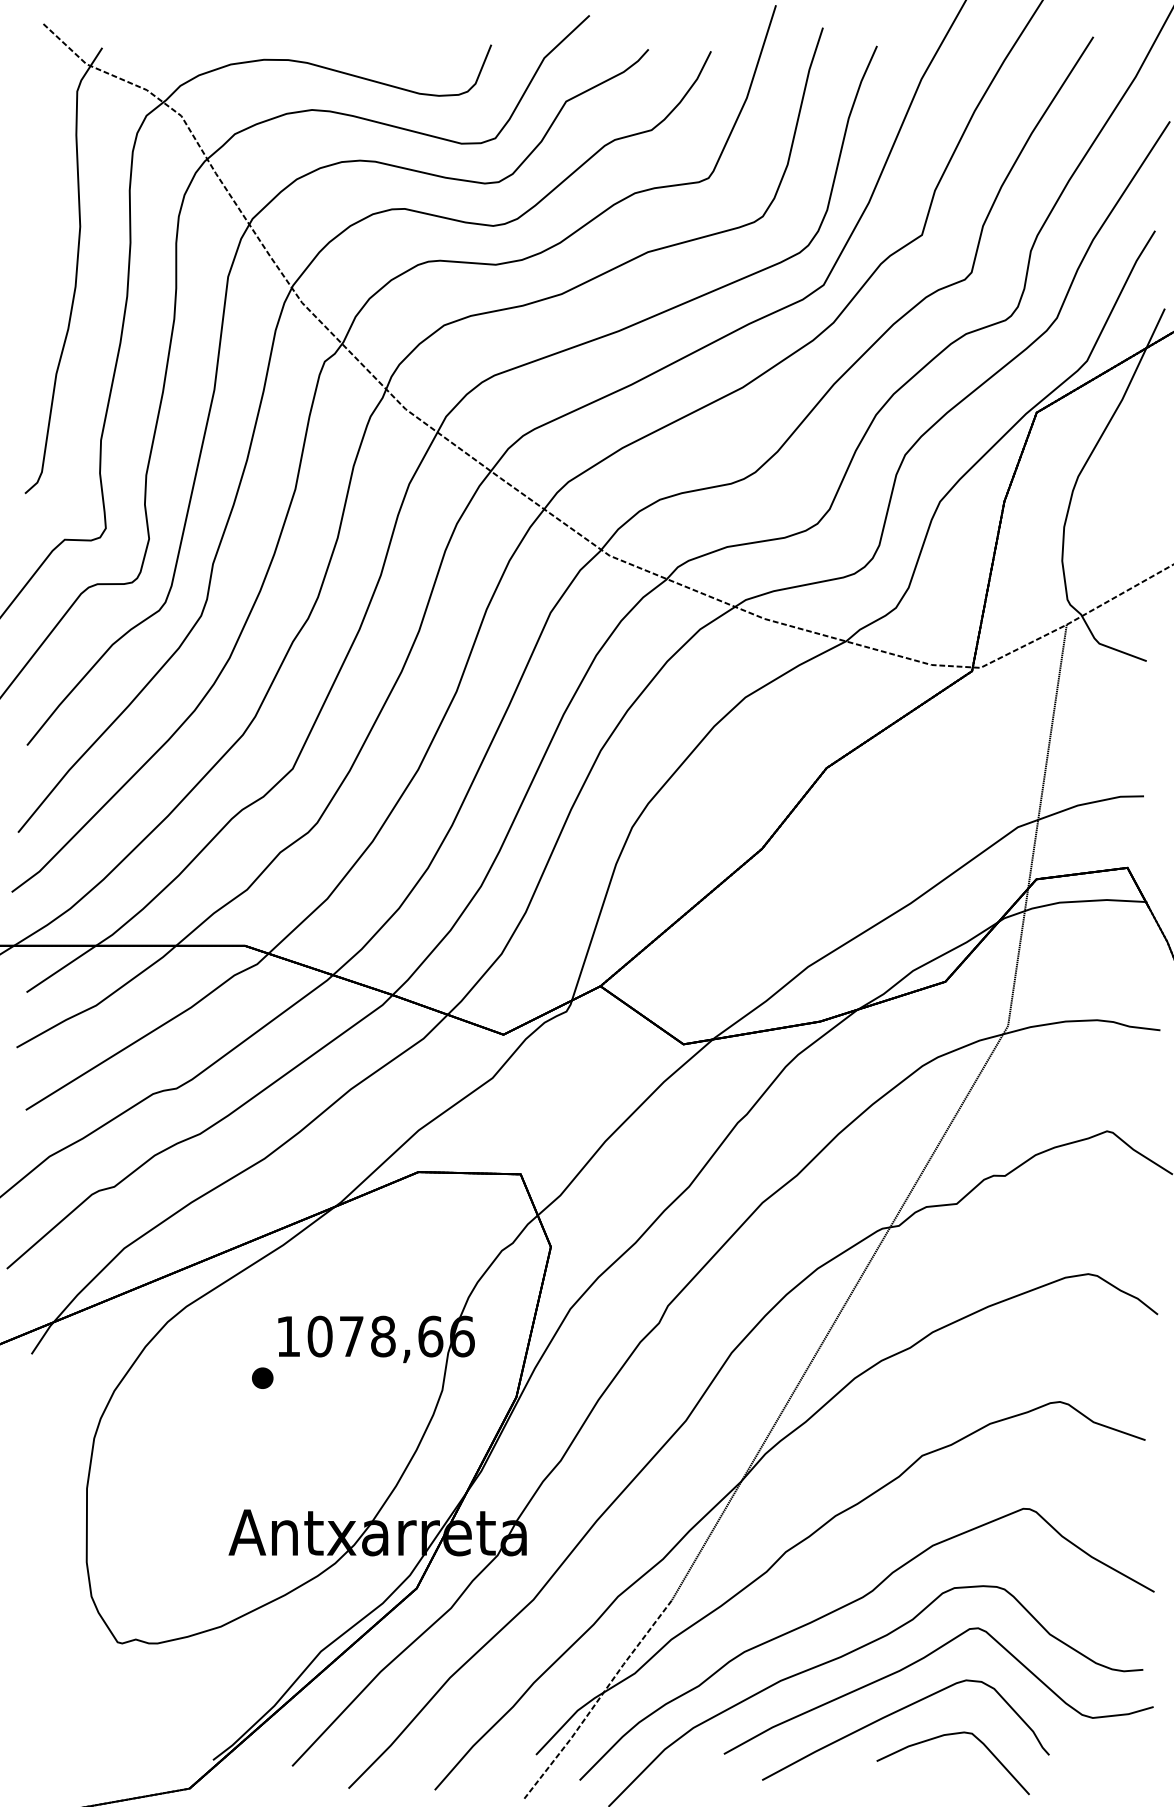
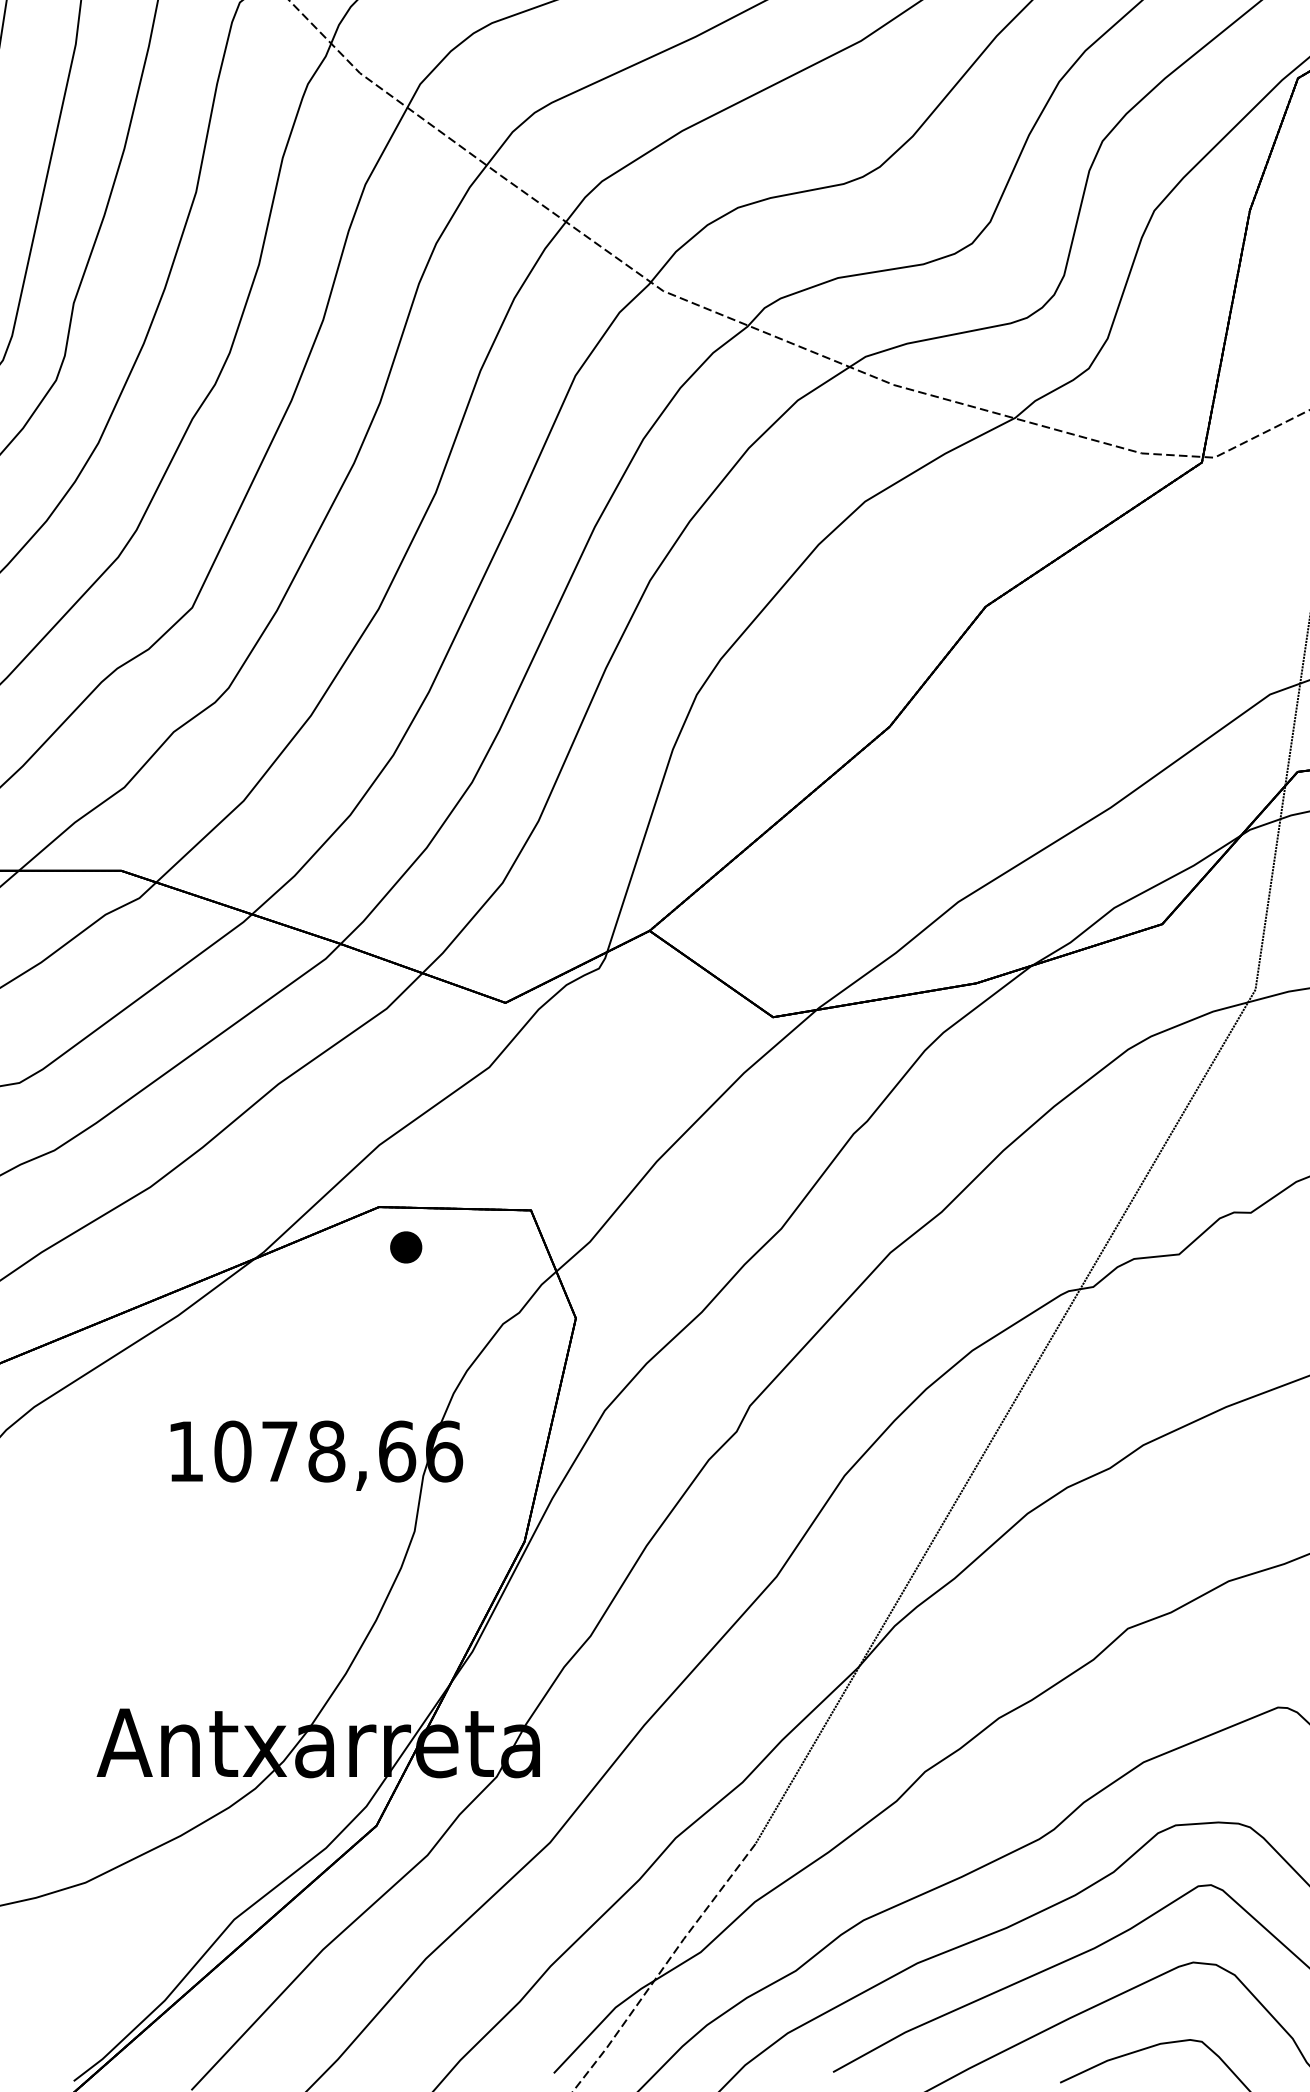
part: (262, 1377) -> (405, 1246), moved

